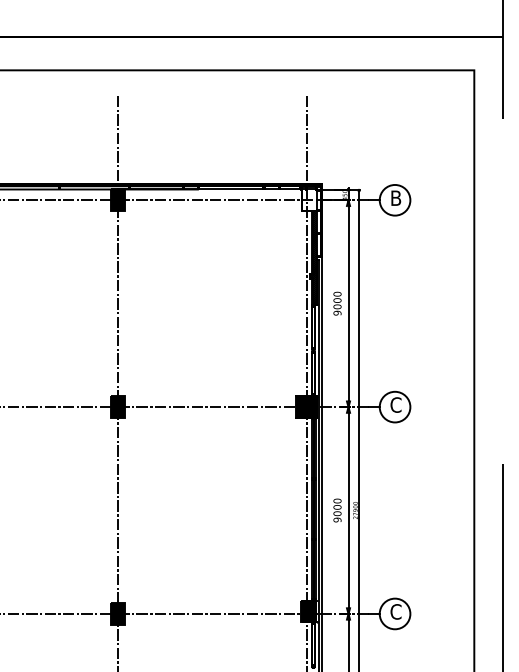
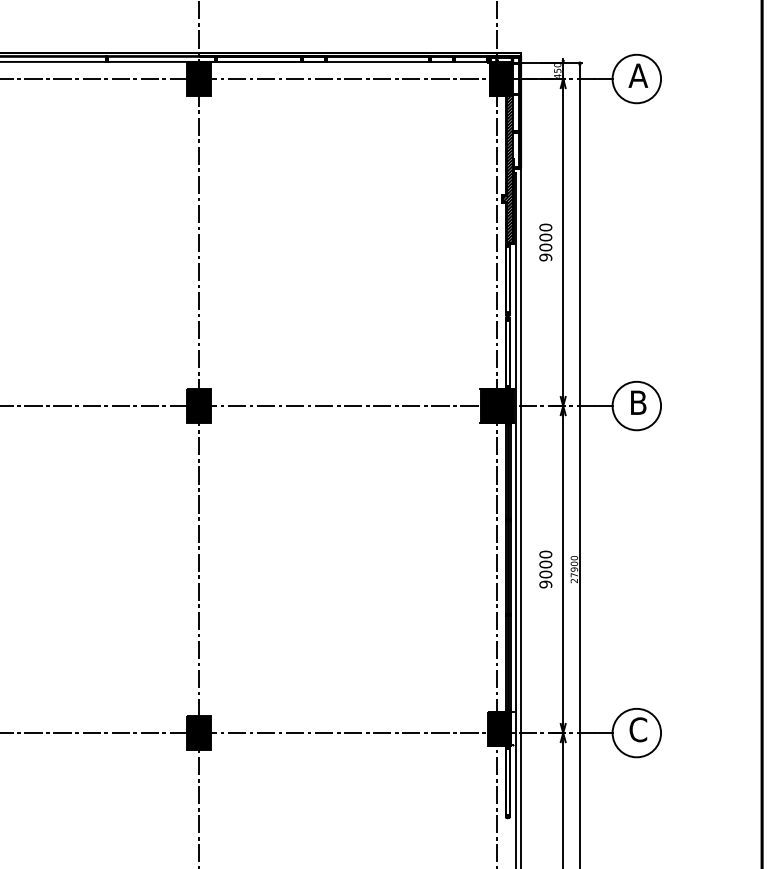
text: (395, 197) -> (637, 74), B -> A
fill: (309, 200) -> (501, 79), added
text: (395, 404) -> (637, 401), C -> B

